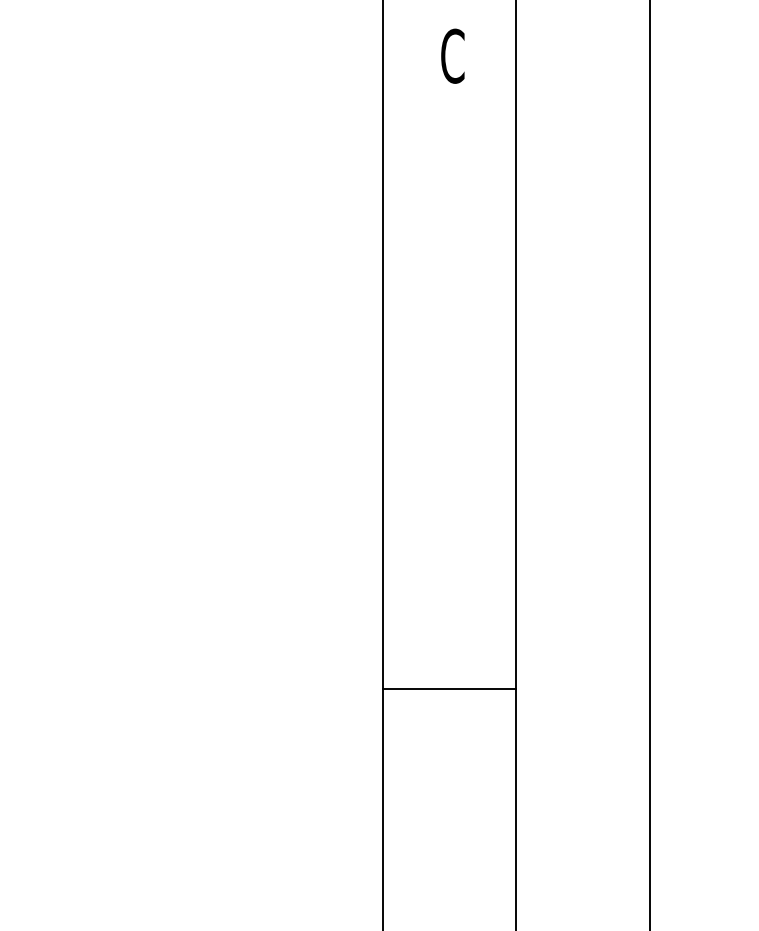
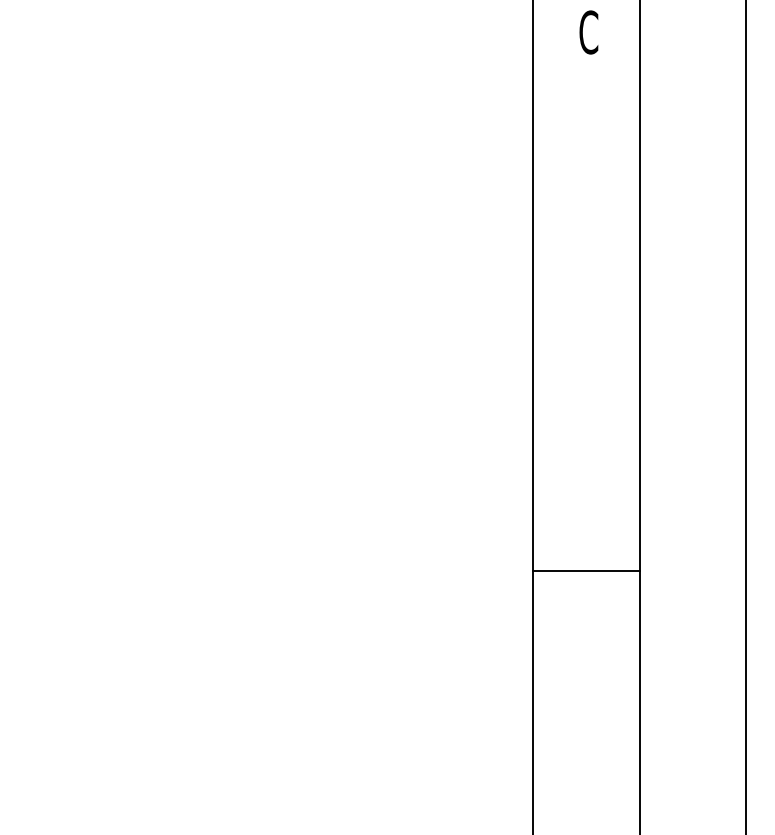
line: (448, 688) -> (585, 570), moved

